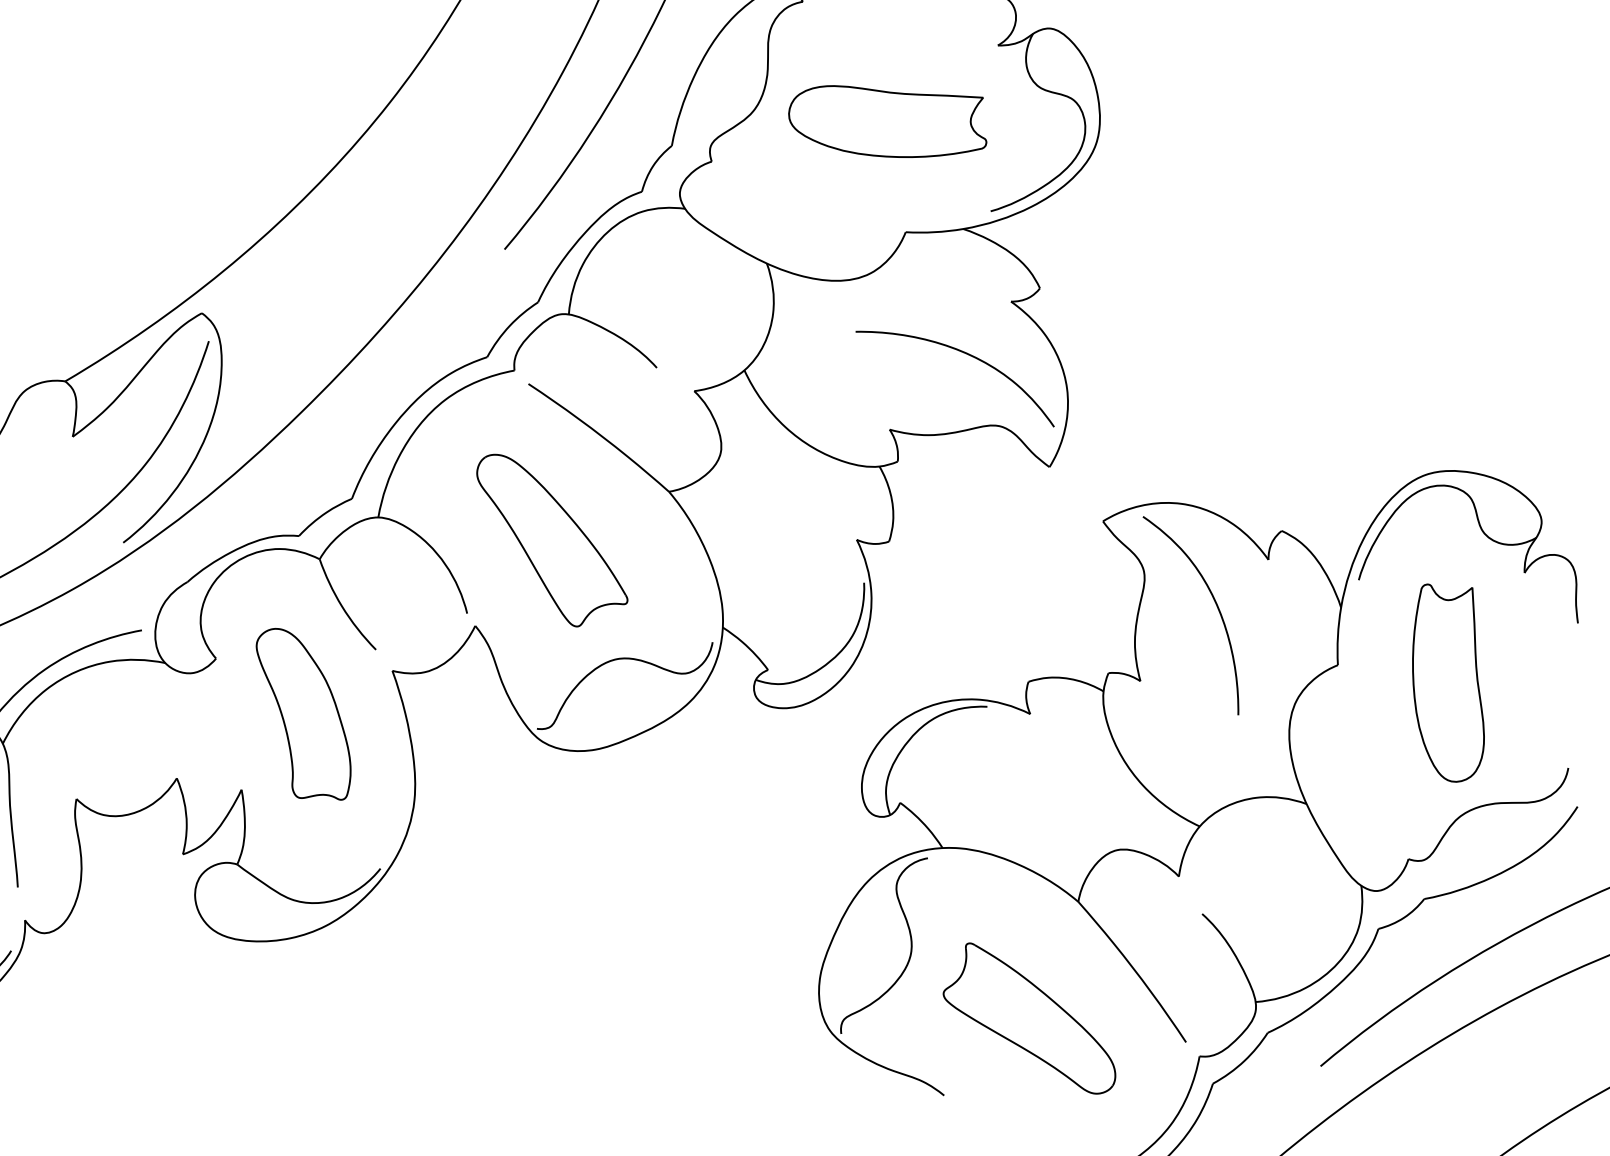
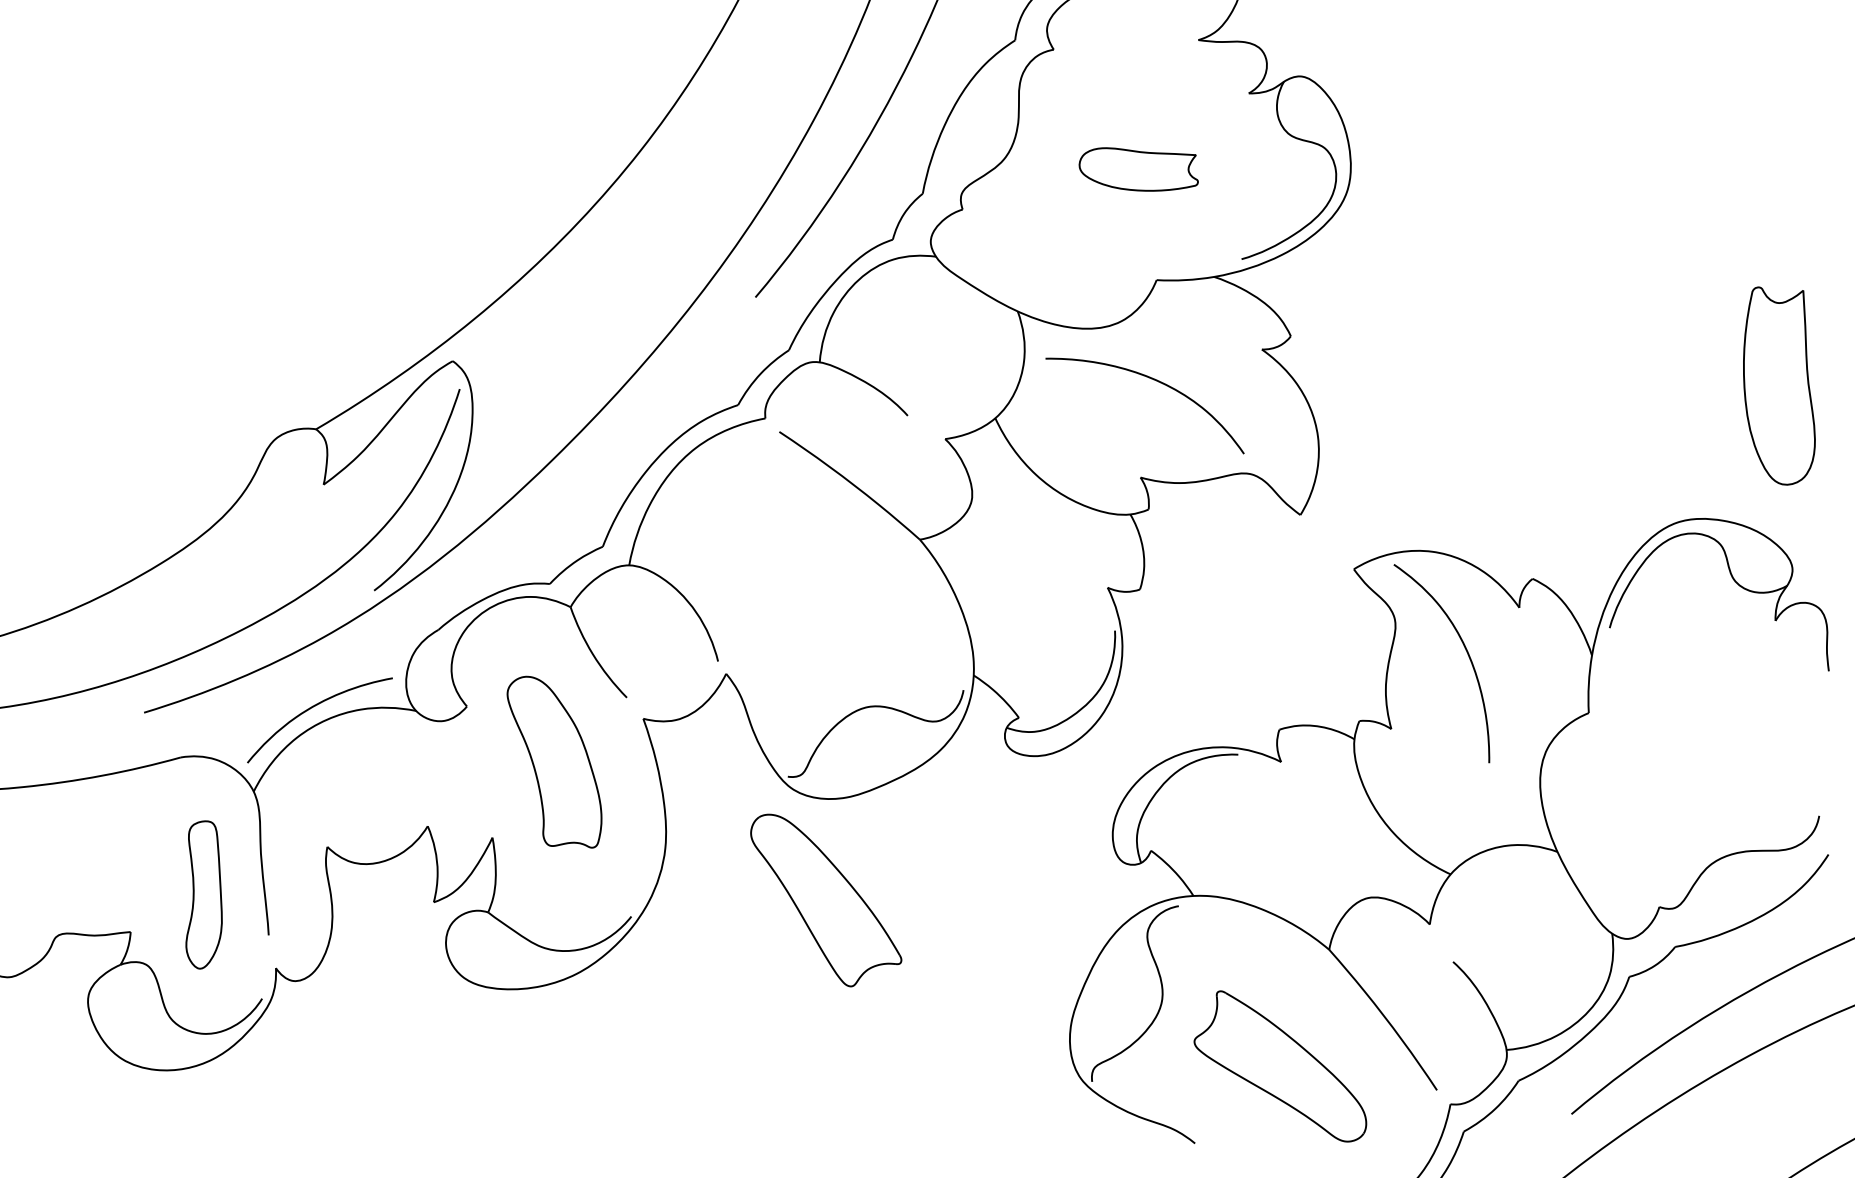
part: (887, 121) -> (1138, 169), size x0.6
curve: (963, 353) -> (1153, 380), moved
part: (552, 540) -> (826, 900), moved
part: (1448, 682) -> (1779, 385), moved

